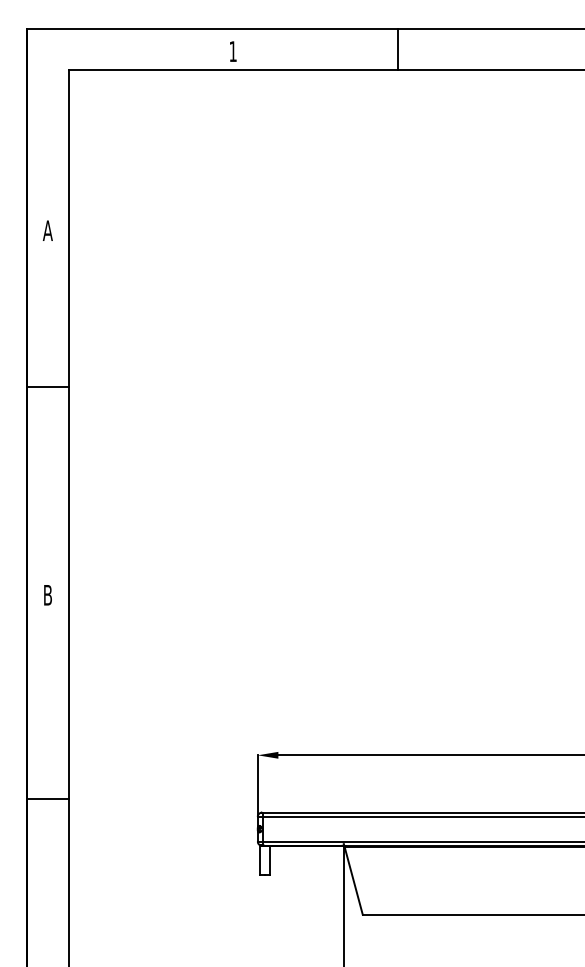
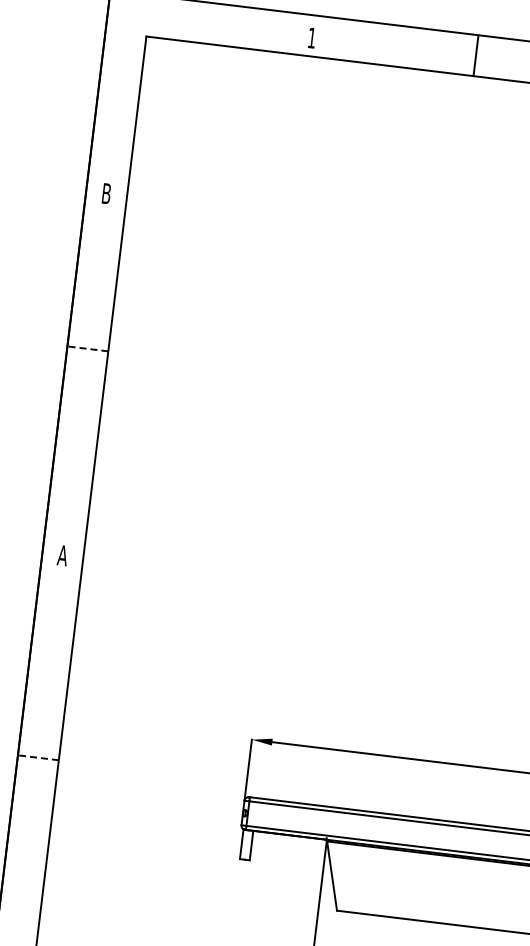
text: (47, 230) -> (106, 193), A -> B
line: (48, 387) -> (88, 349), solid -> dashed
text: (47, 595) -> (62, 555), B -> A
line: (48, 798) -> (38, 757), solid -> dashed

